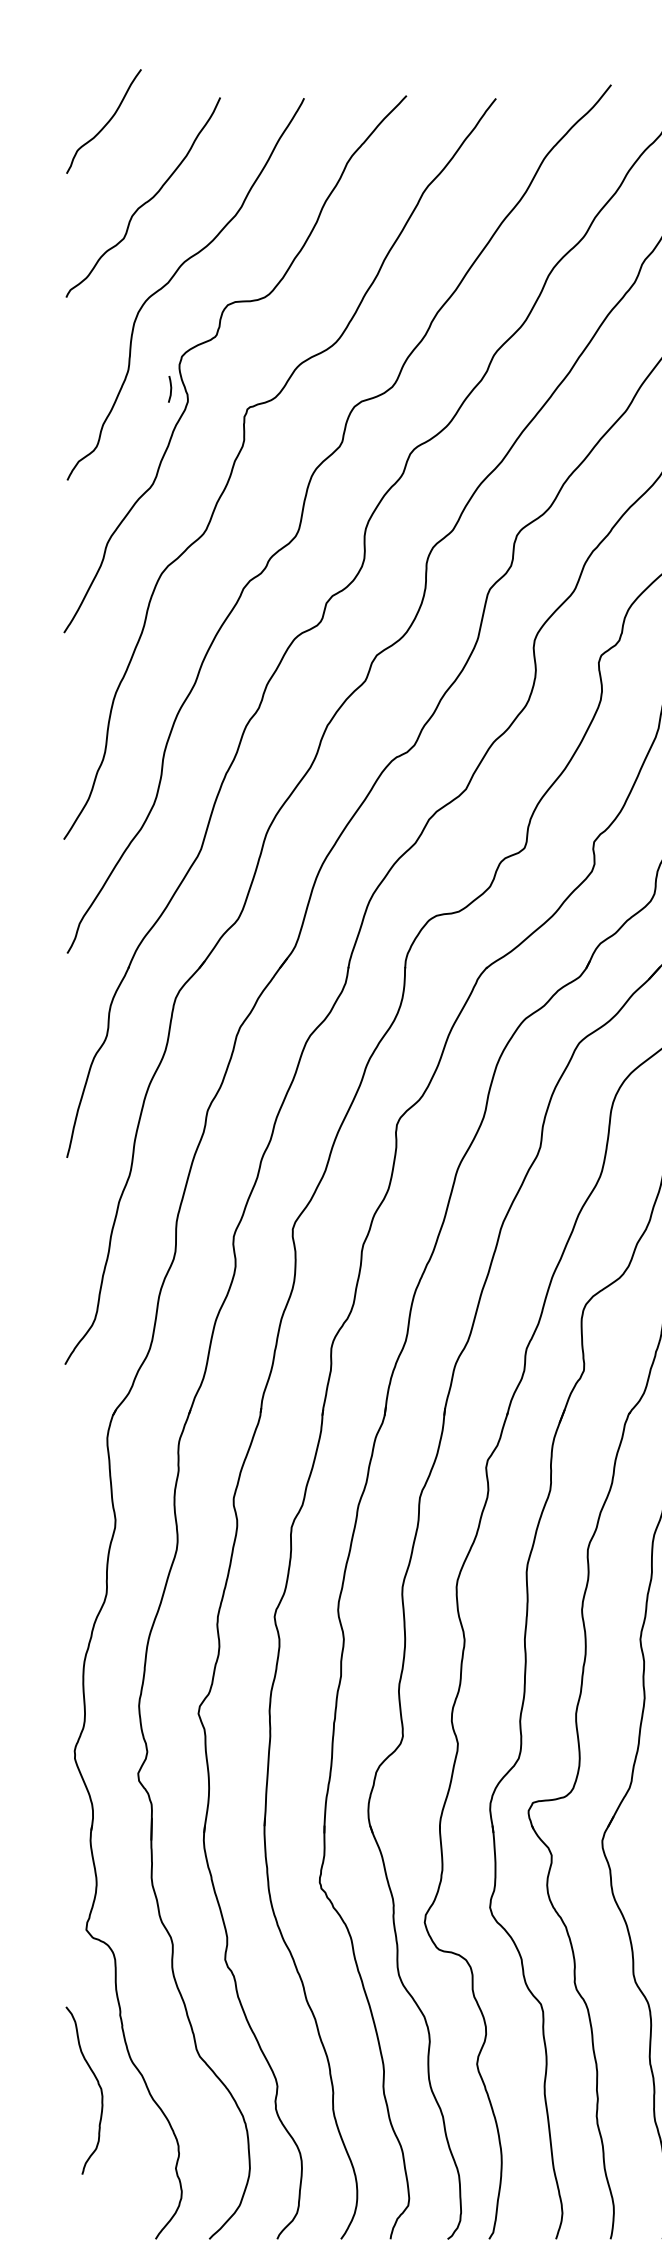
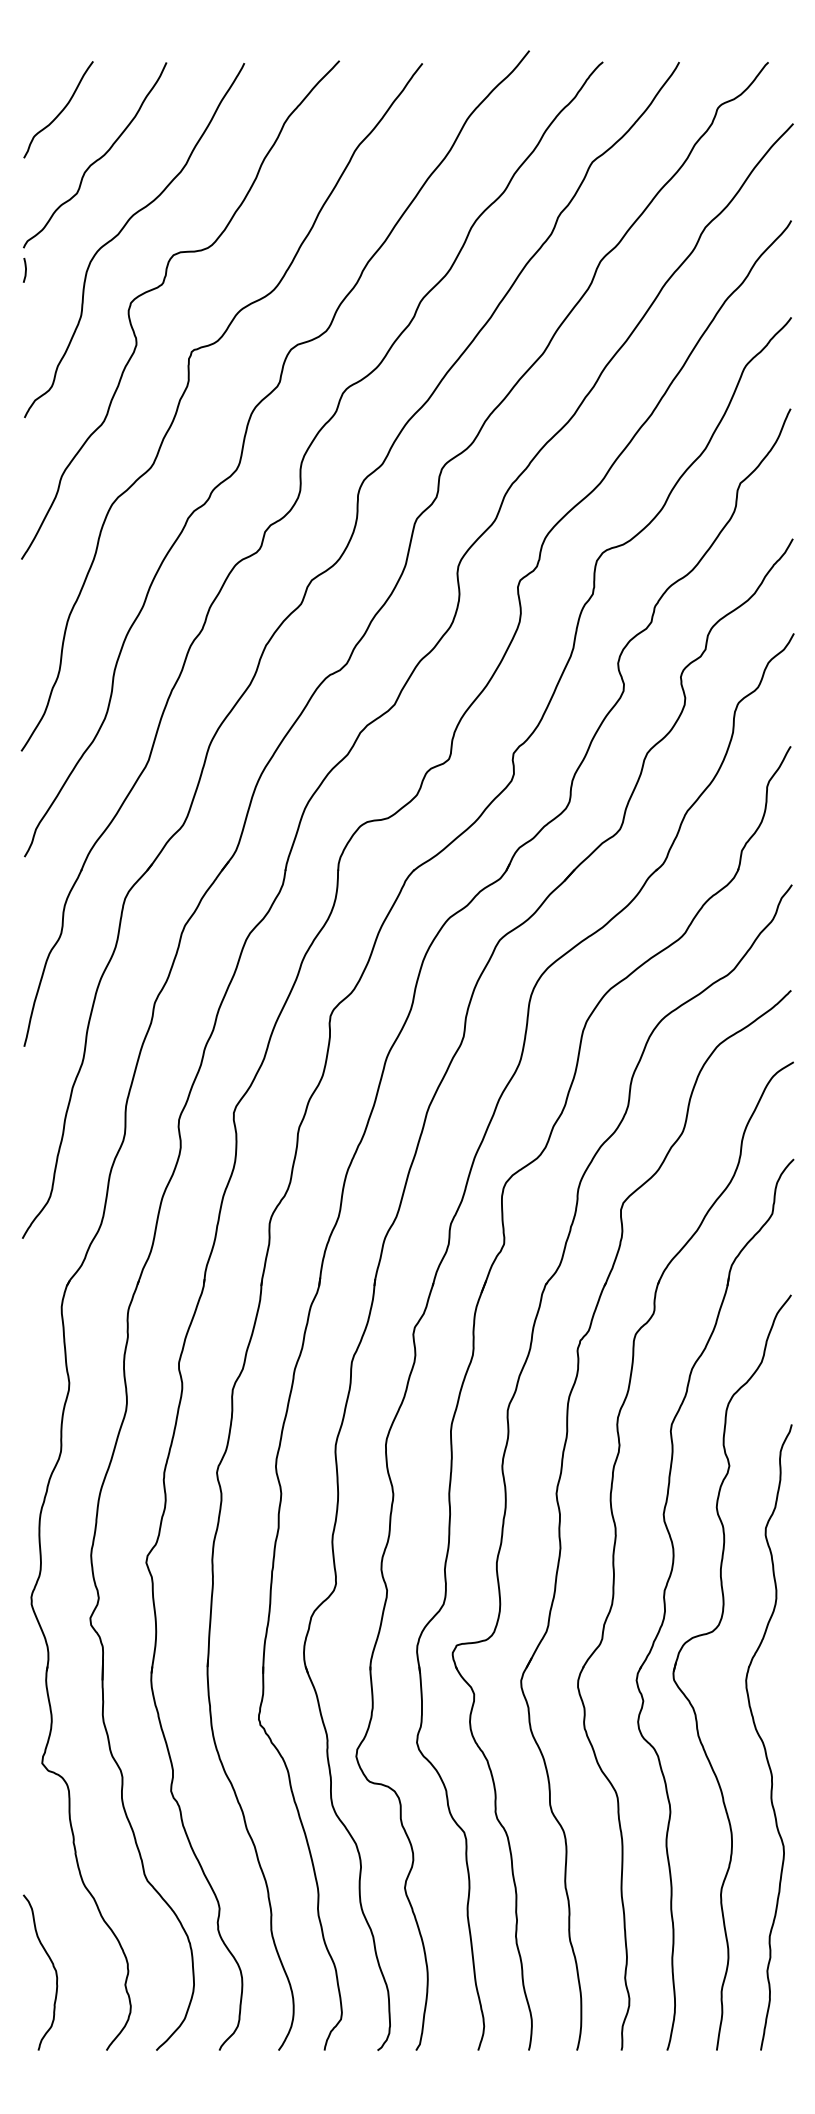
curve: (106, 123) -> (60, 111), moved
curve: (170, 389) -> (25, 270), moved
curve: (97, 2084) -> (52, 1966), moved

